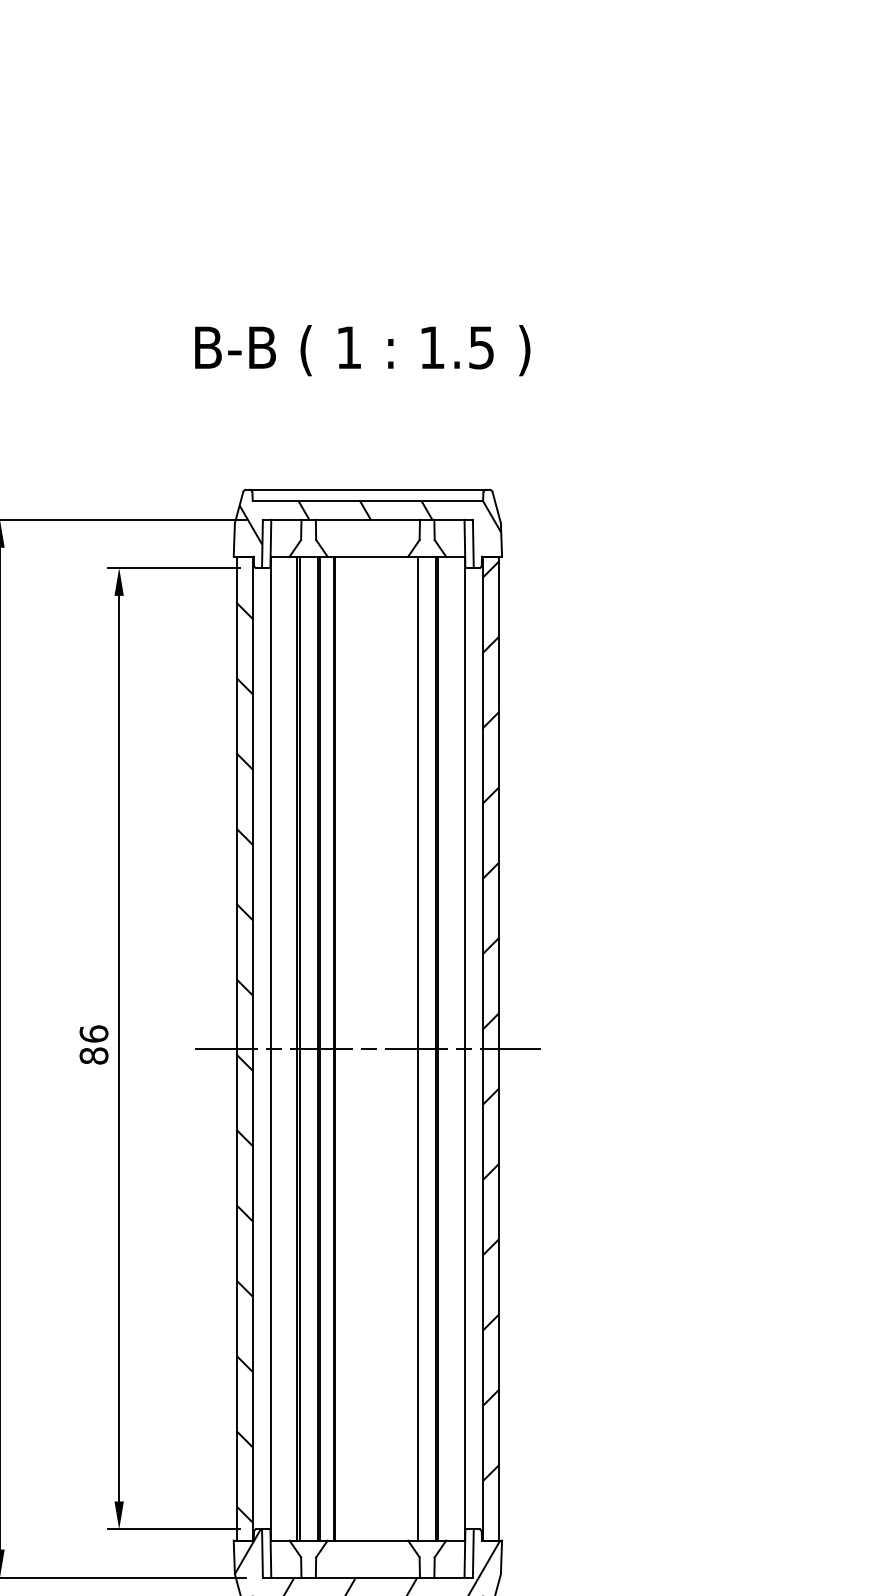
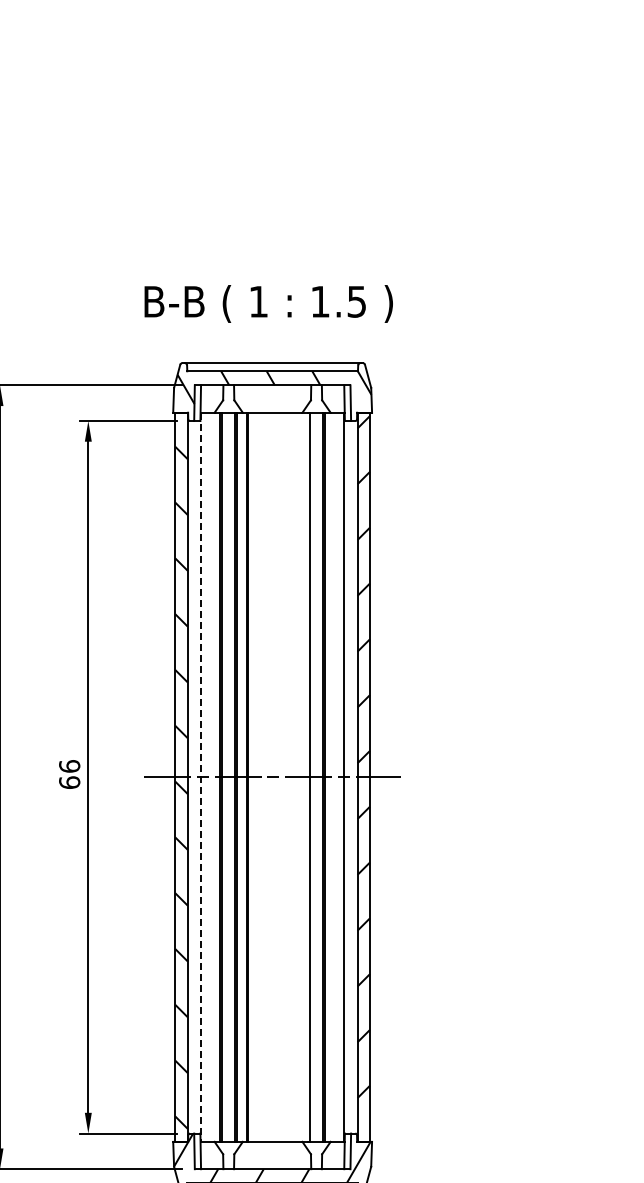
text: (362, 349) -> (268, 303), moved
line: (270, 1048) -> (200, 777), solid -> dashed
text: (93, 1055) -> (69, 782), 86 -> 66

